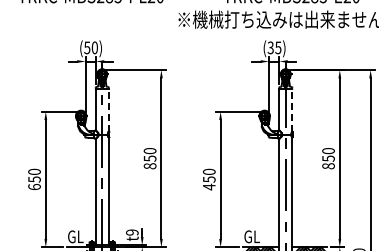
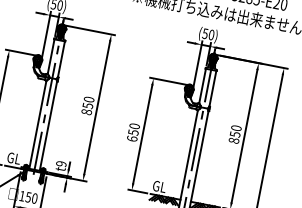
text: (274, 47) -> (208, 34), (35) -> (50)
line: (108, 110) -> (61, 59), dashed -> solid
line: (292, 110) -> (213, 88), dashed -> solid
text: (208, 186) -> (131, 138), 450 -> 650

